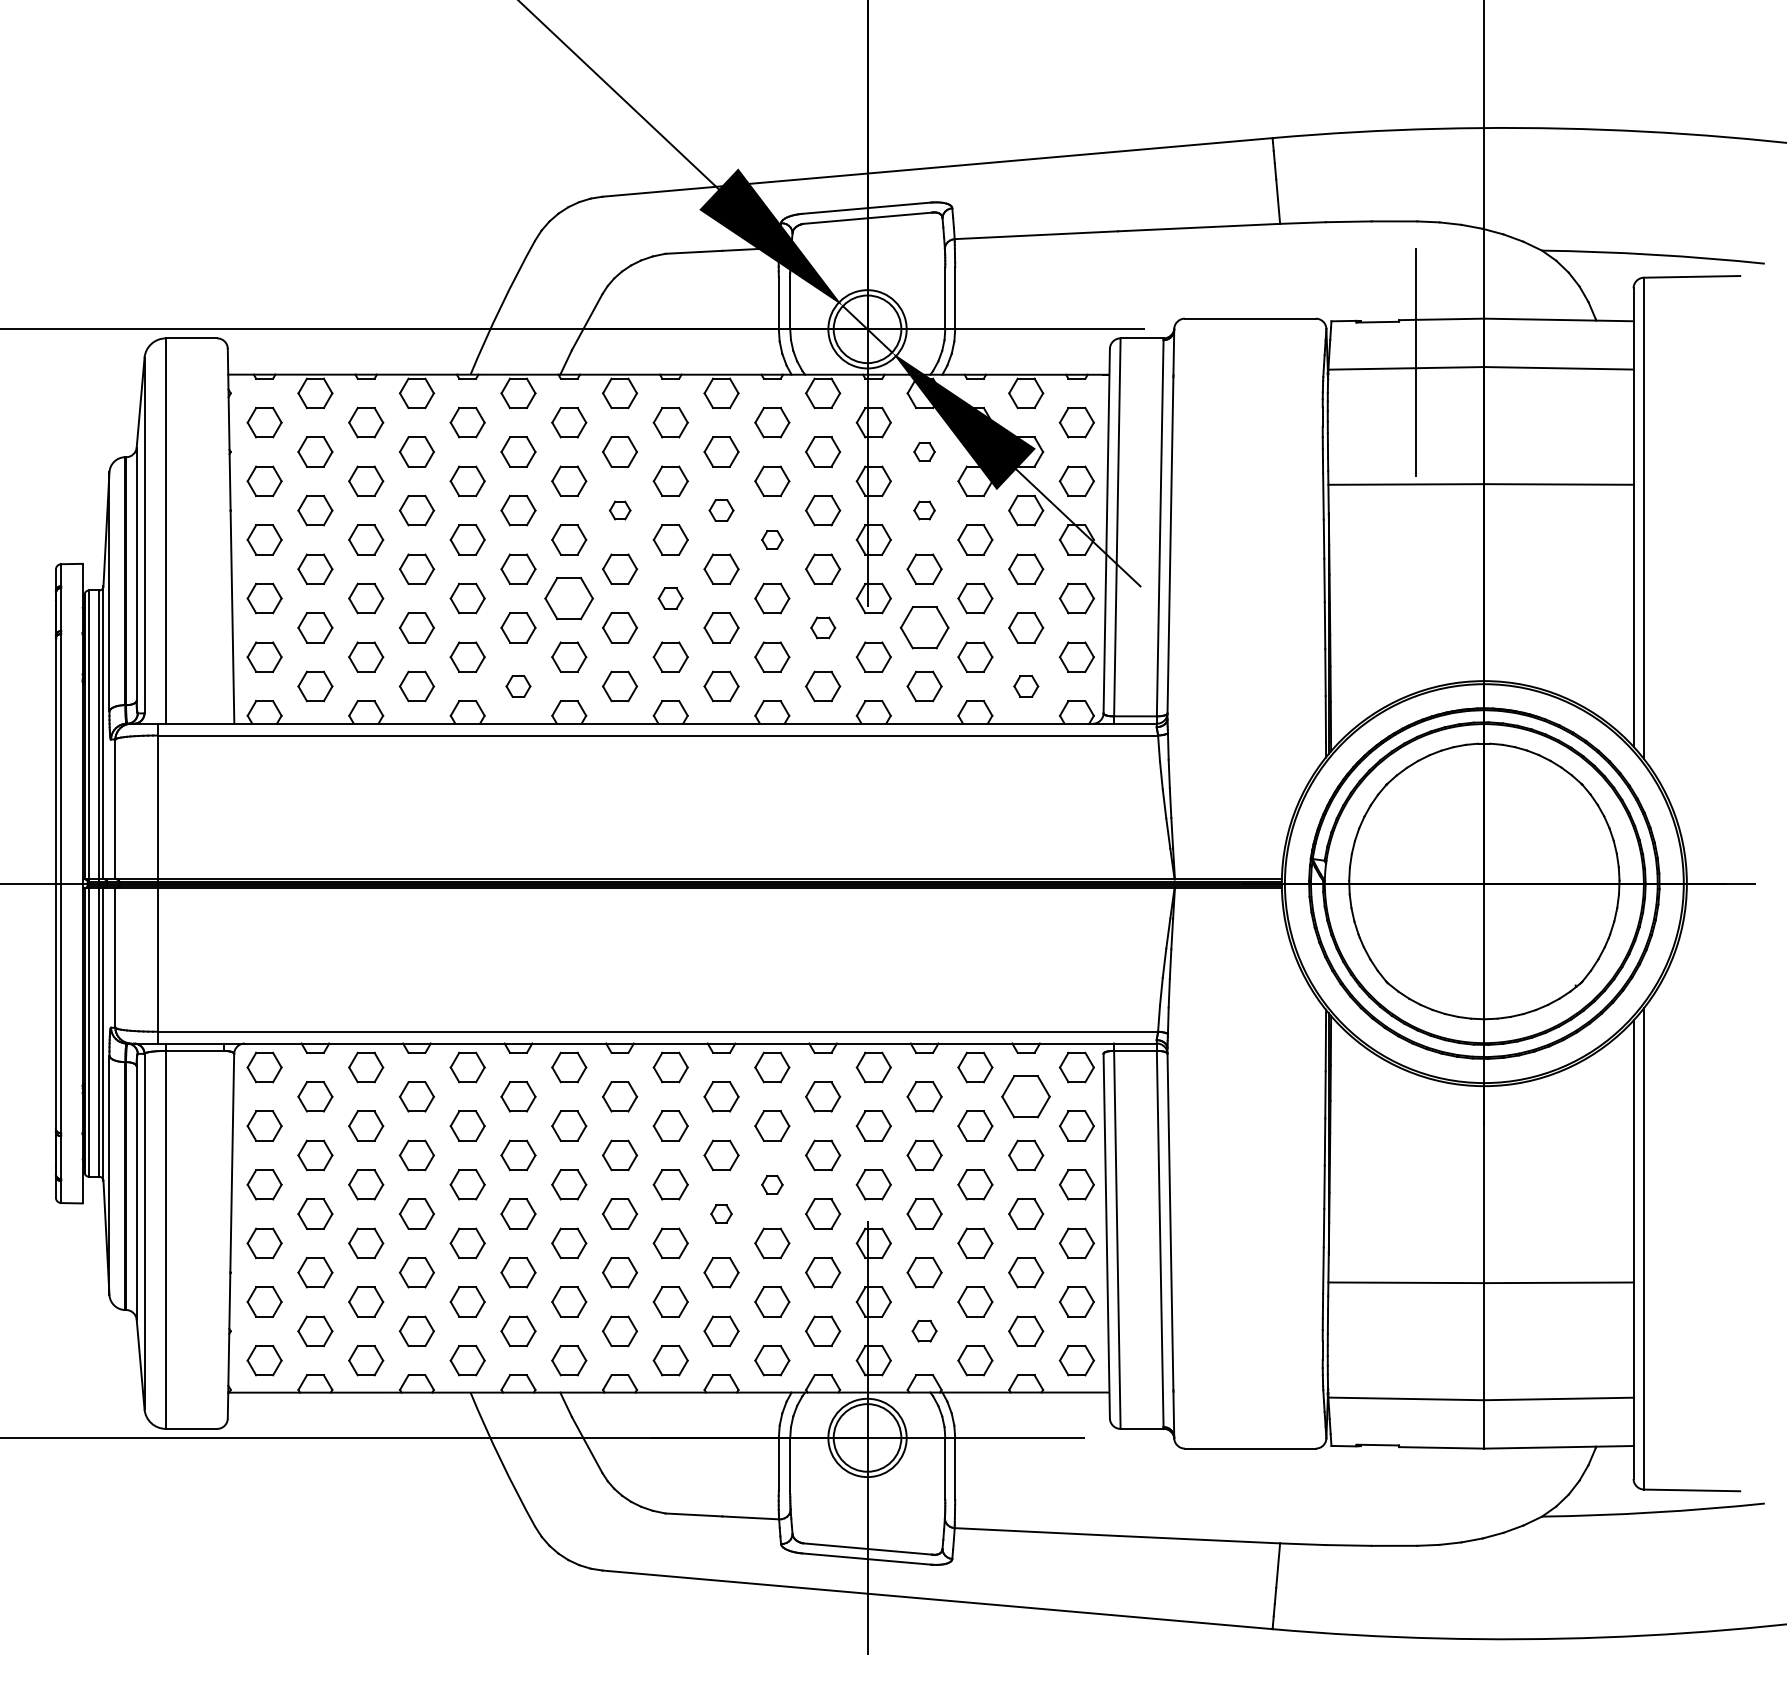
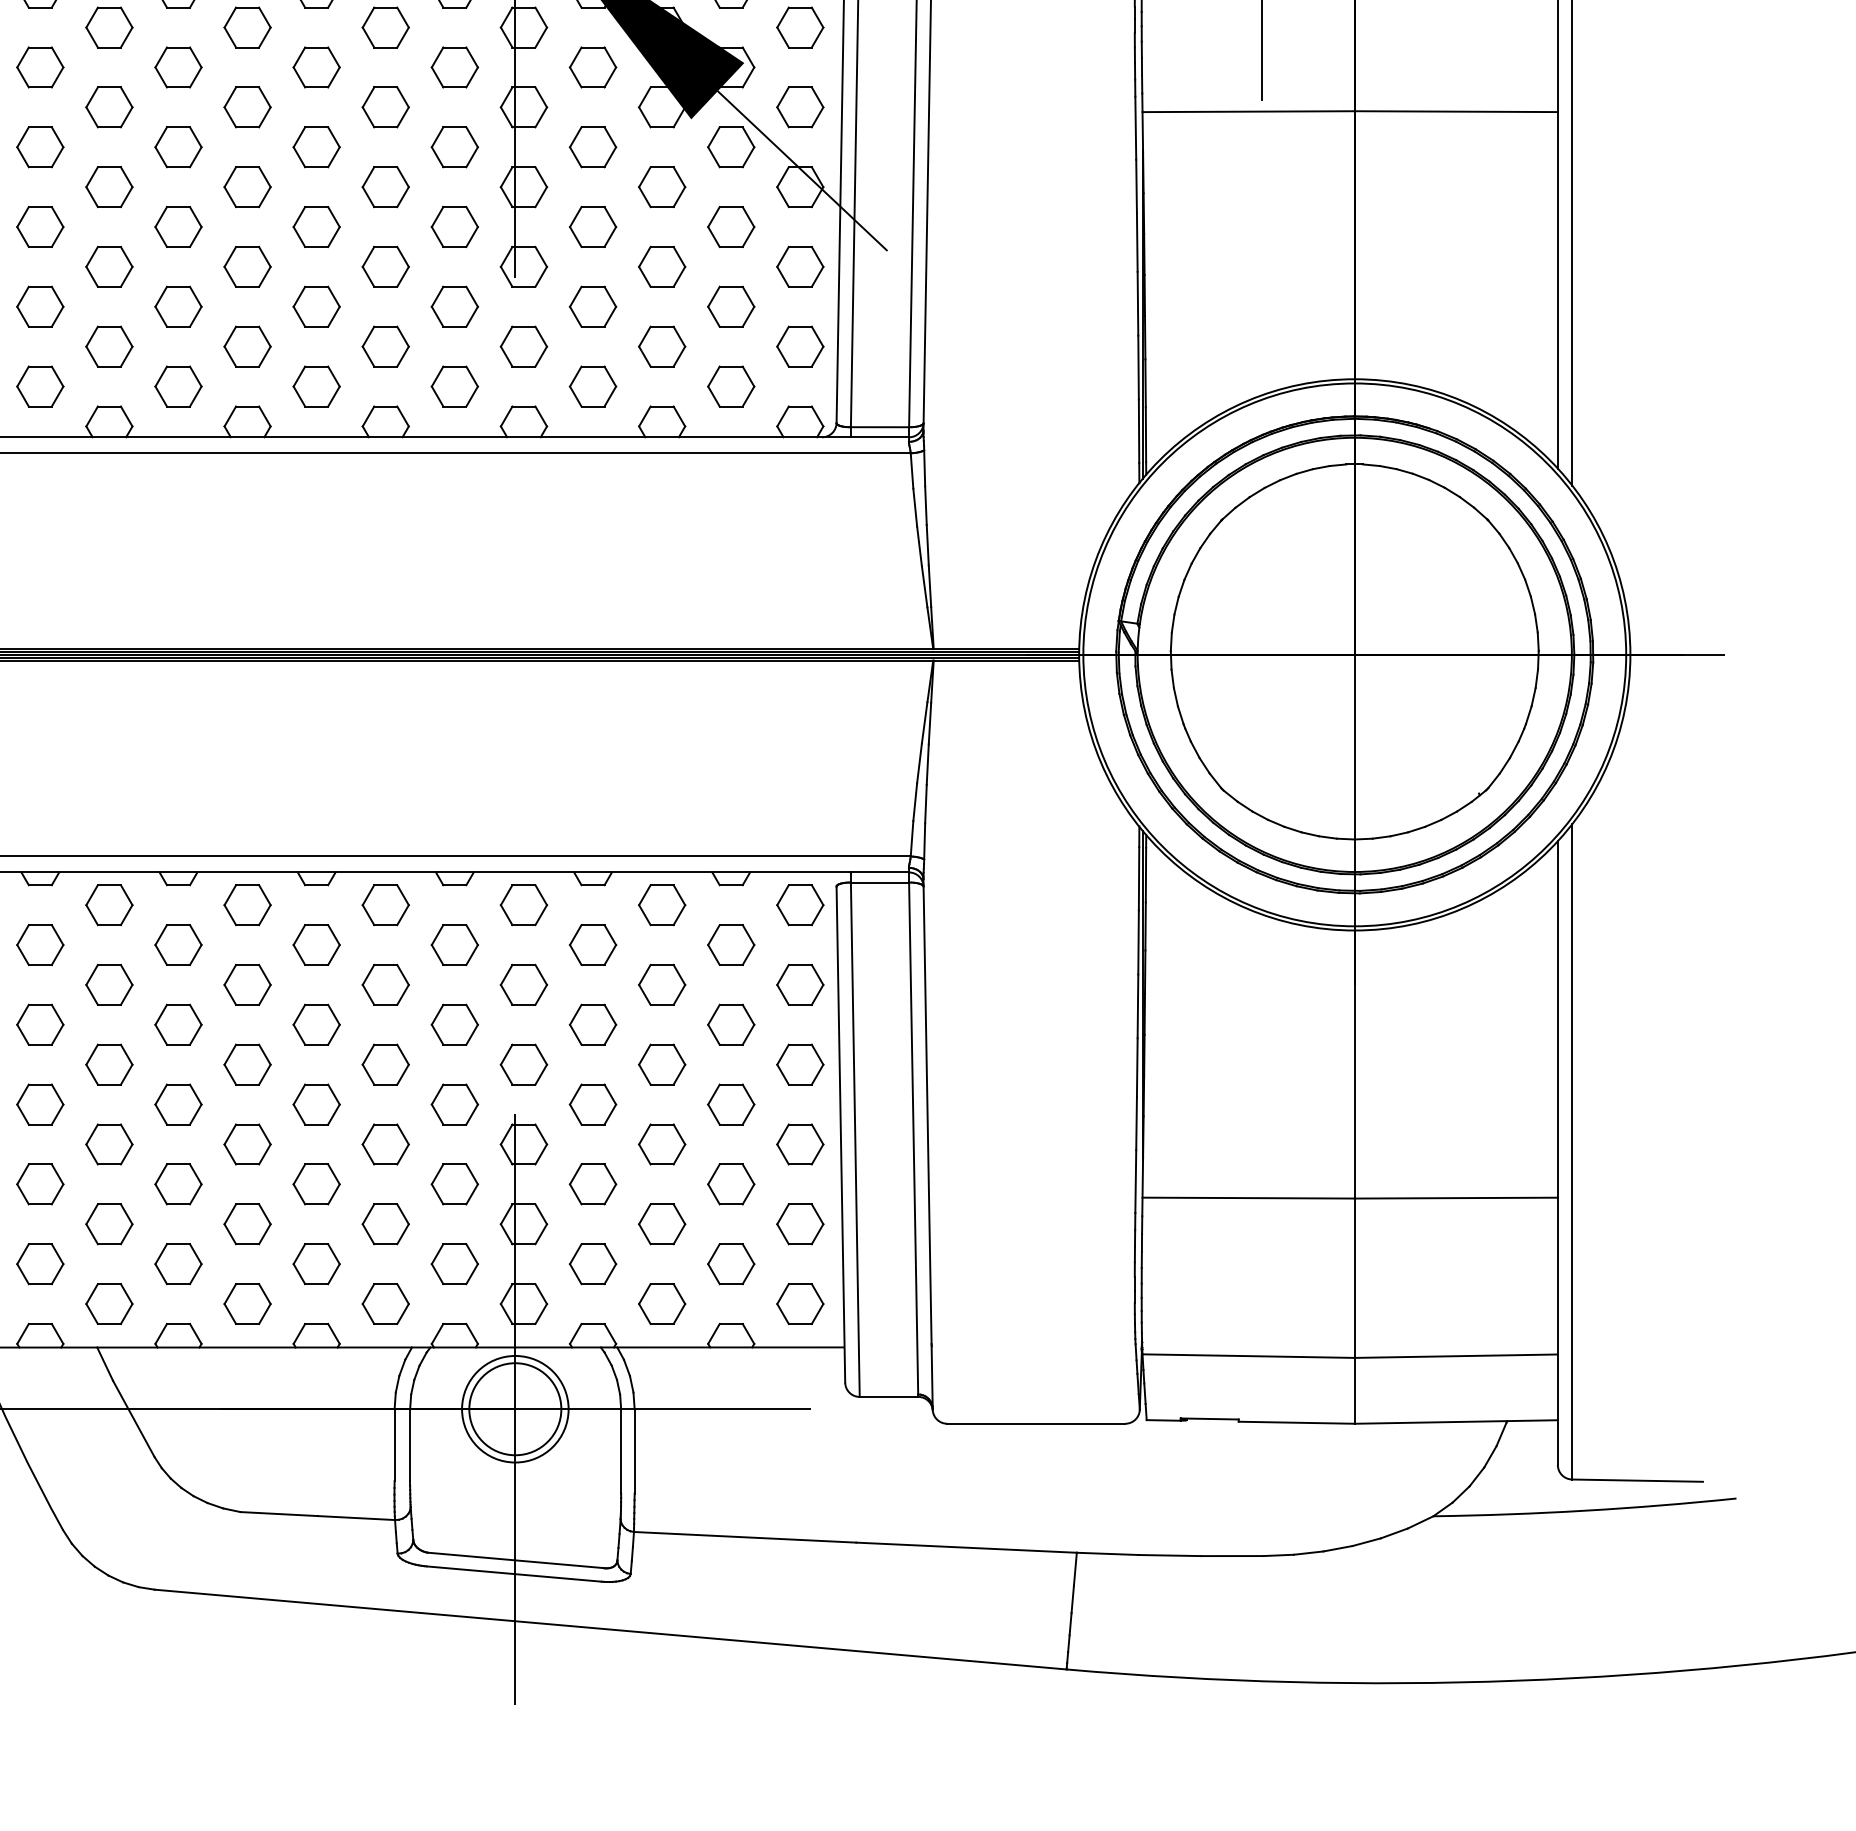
part: (924, 451) -> (592, 66), size x1.67
part: (620, 510) -> (179, 147), size x1.67
part: (721, 510) -> (316, 147), size x1.43
part: (924, 510) -> (592, 147), size x1.67
part: (772, 539) -> (386, 186), size x1.67
part: (569, 598) -> (109, 266), size x0.71
part: (670, 598) -> (247, 266), size x1.43
part: (823, 627) -> (455, 306), size x1.43
part: (924, 627) -> (592, 306), size x0.71
part: (518, 686) -> (40, 386), size x1.43
part: (1026, 686) -> (731, 386), size x1.43
part: (1026, 1096) -> (731, 944), size x0.71
part: (772, 1184) -> (386, 1064), size x1.67
part: (721, 1213) -> (316, 1103), size x1.67
part: (924, 1330) -> (592, 1263), size x1.43

